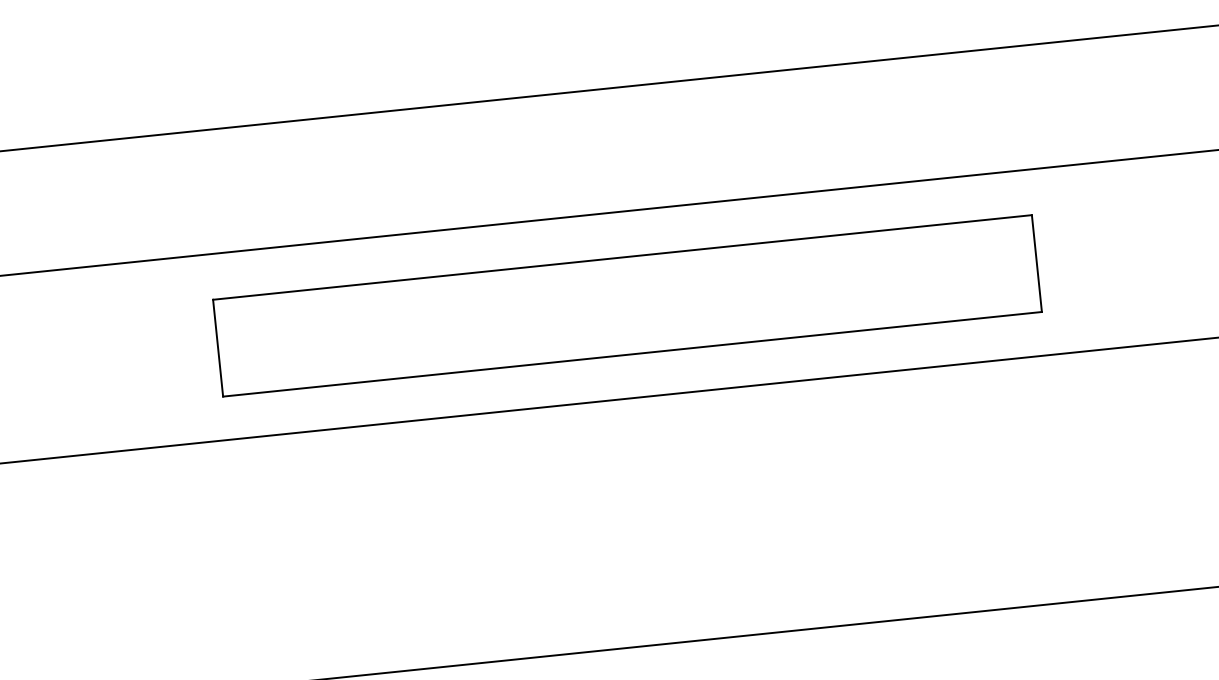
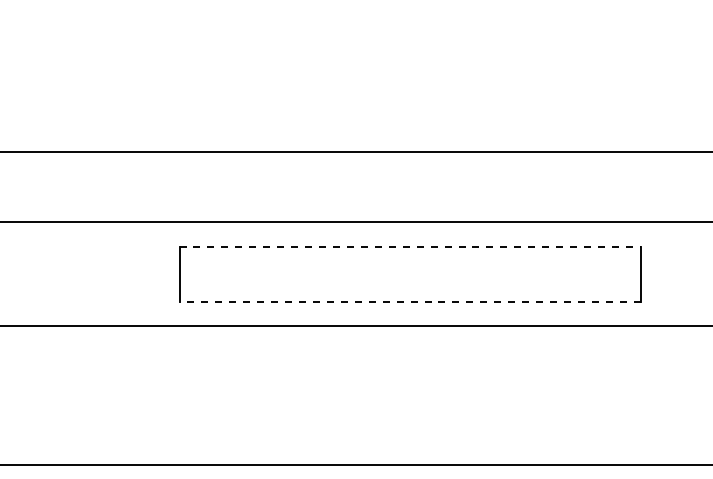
line: (623, 257) -> (410, 247), solid -> dashed
line: (633, 355) -> (410, 302), solid -> dashed

